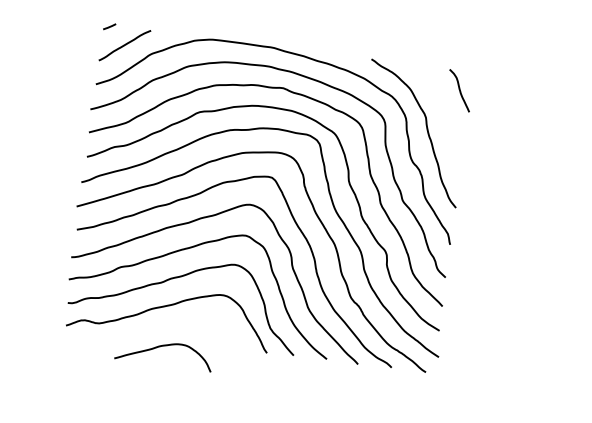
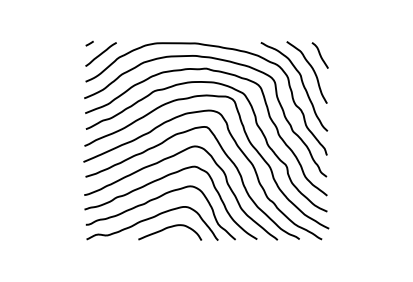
curve: (444, 112) -> (312, 70), added
curve: (164, 347) -> (169, 228), moved

